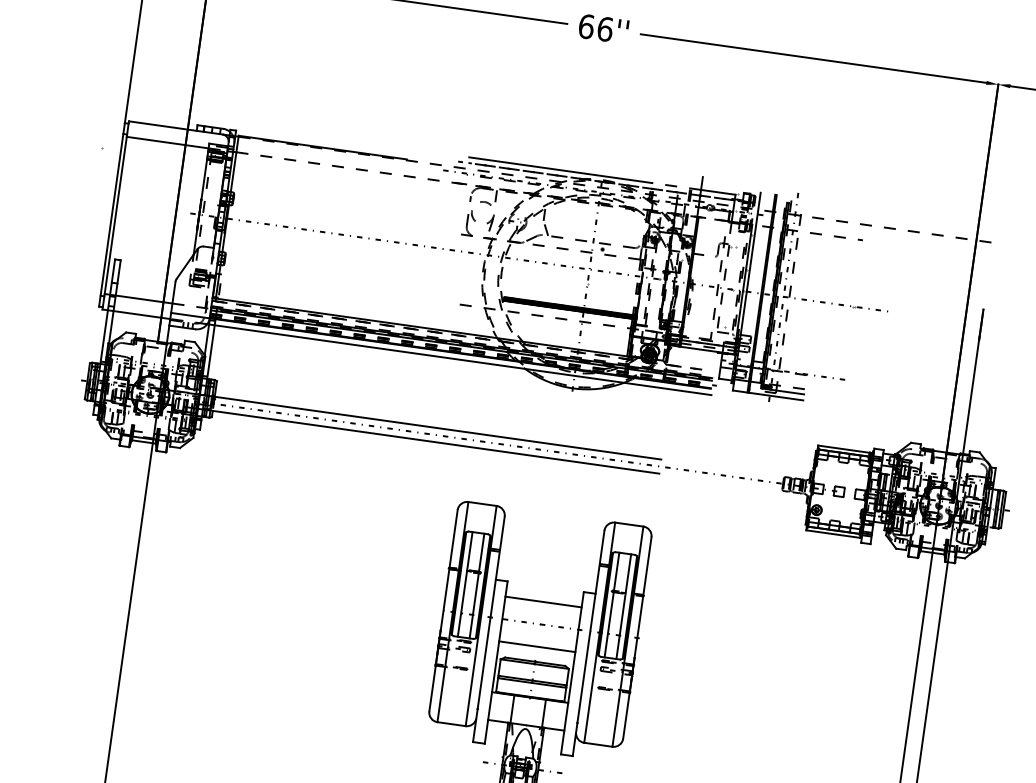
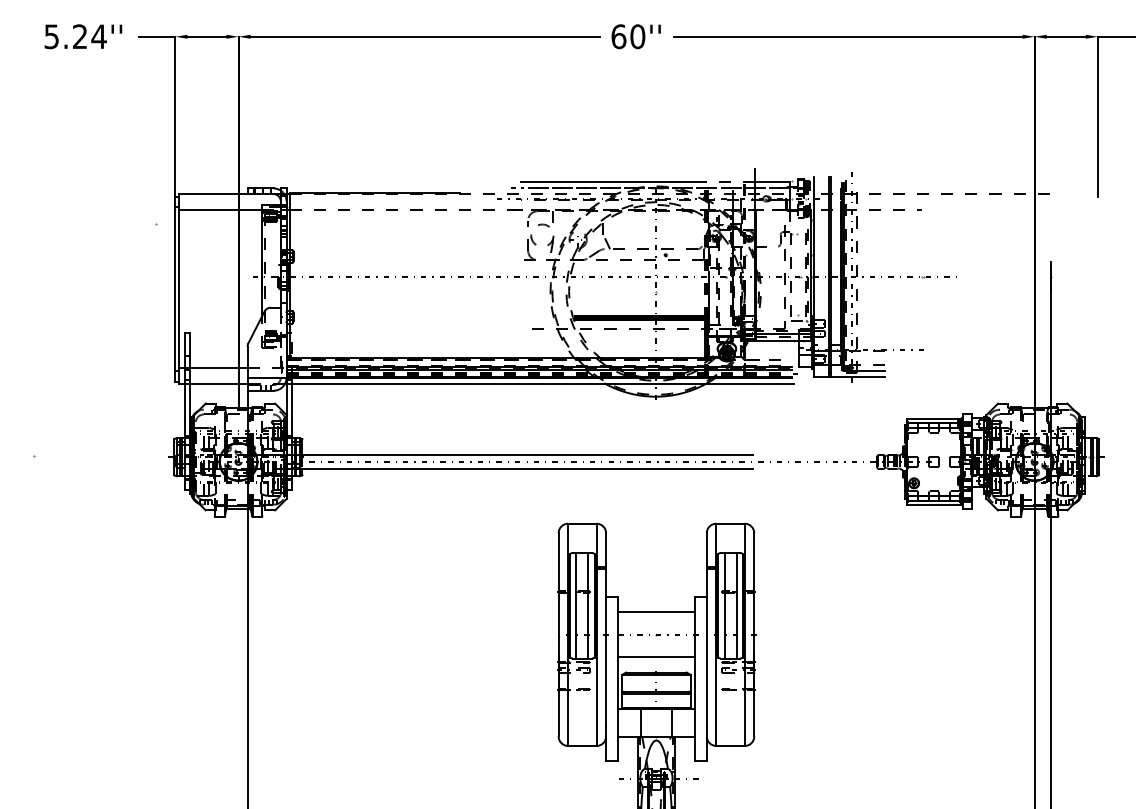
text: (604, 28) -> (637, 36), 66'' -> 60''

